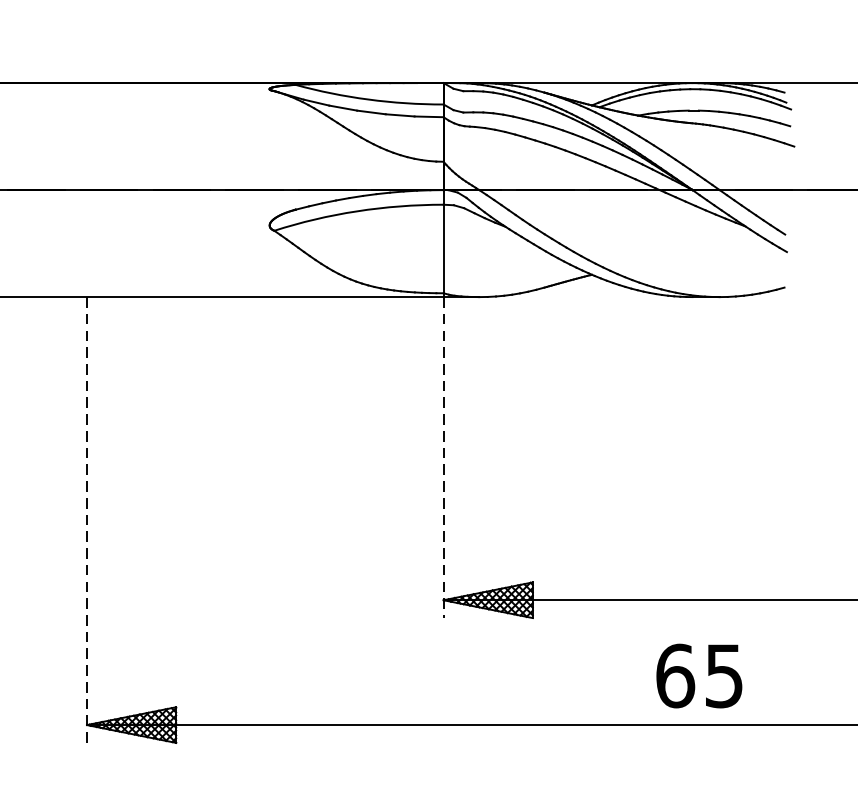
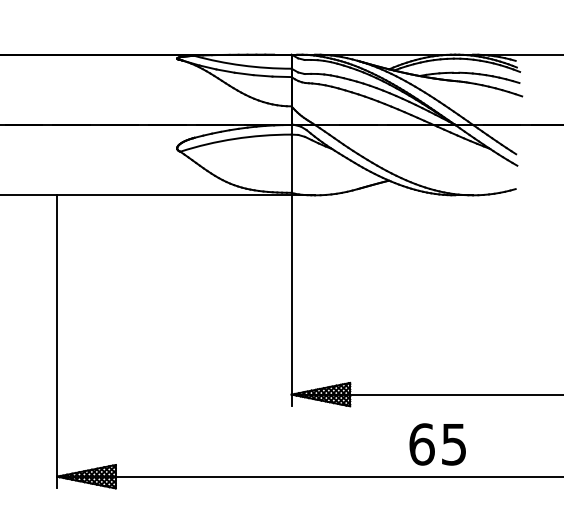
line: (443, 457) -> (291, 300), dashed -> solid
line: (87, 519) -> (57, 341), dashed -> solid
text: (698, 676) -> (437, 444), moved

